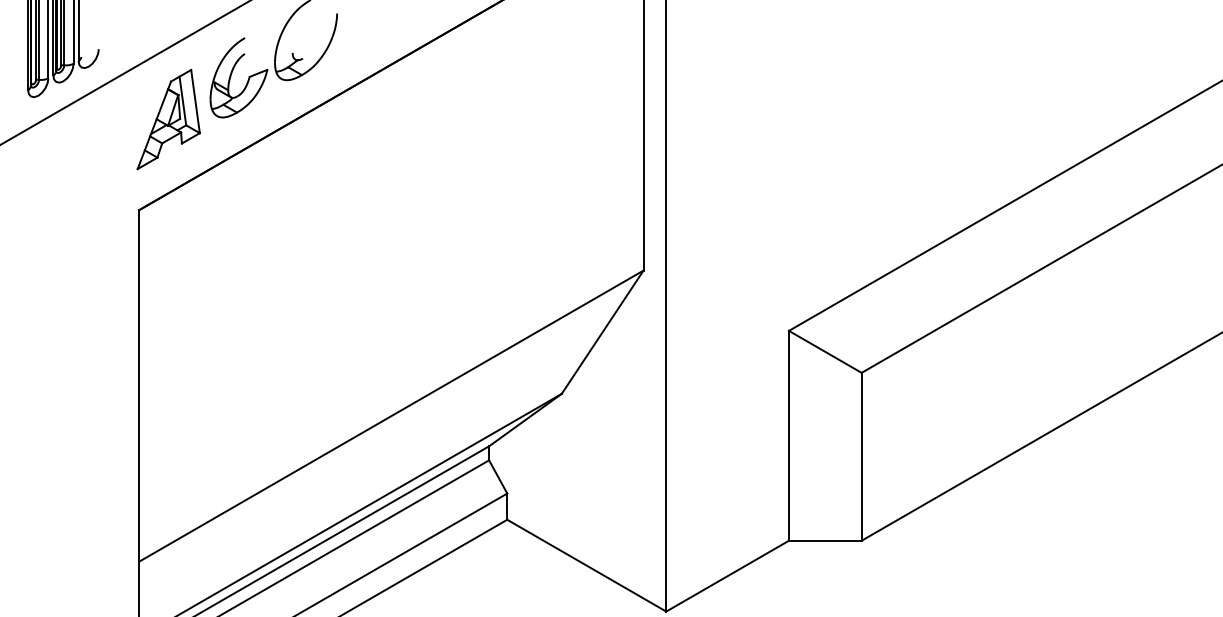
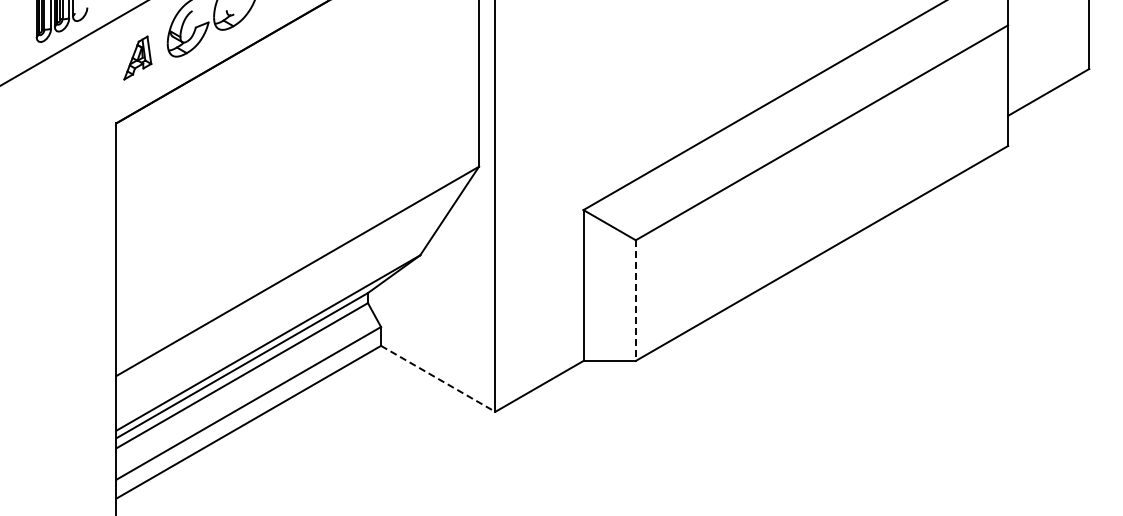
part: (168, 118) -> (137, 57), size x0.6
line: (861, 458) -> (635, 301), solid -> dashed
line: (587, 565) -> (438, 378), solid -> dashed

